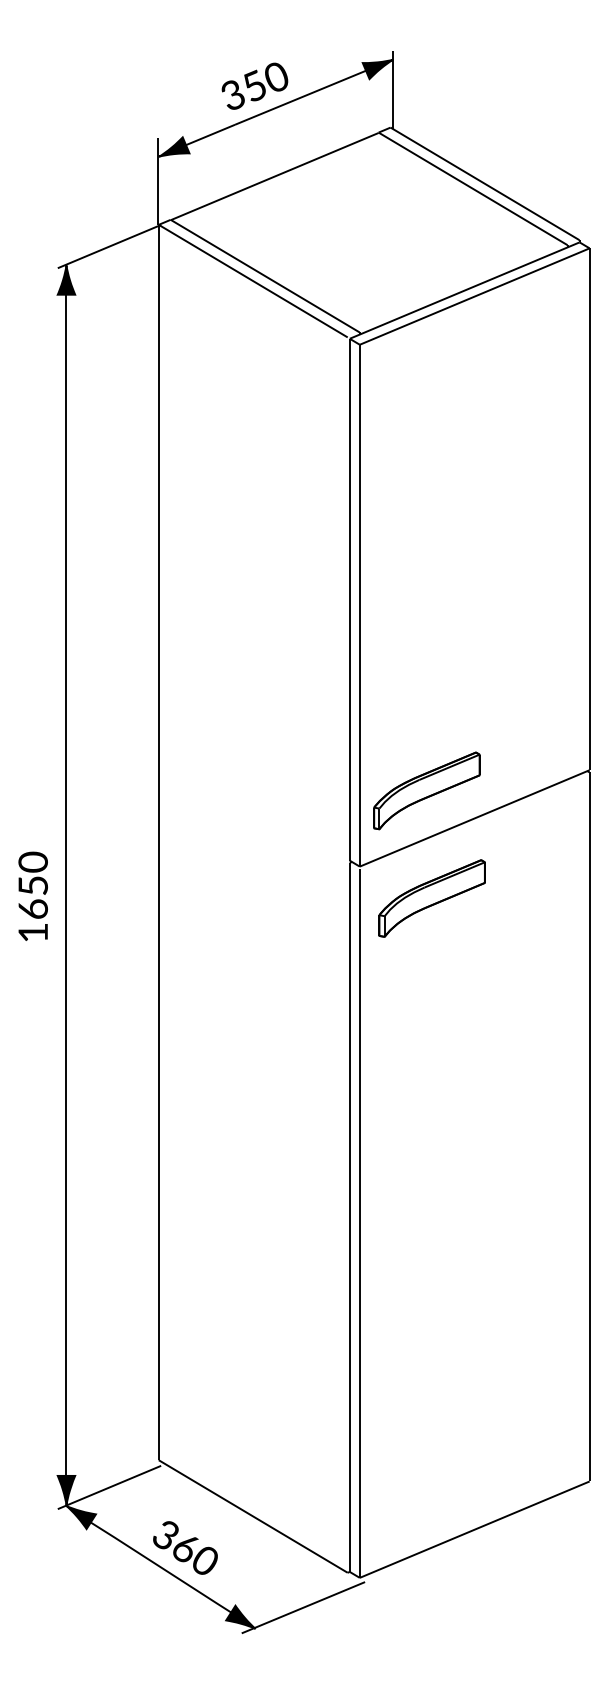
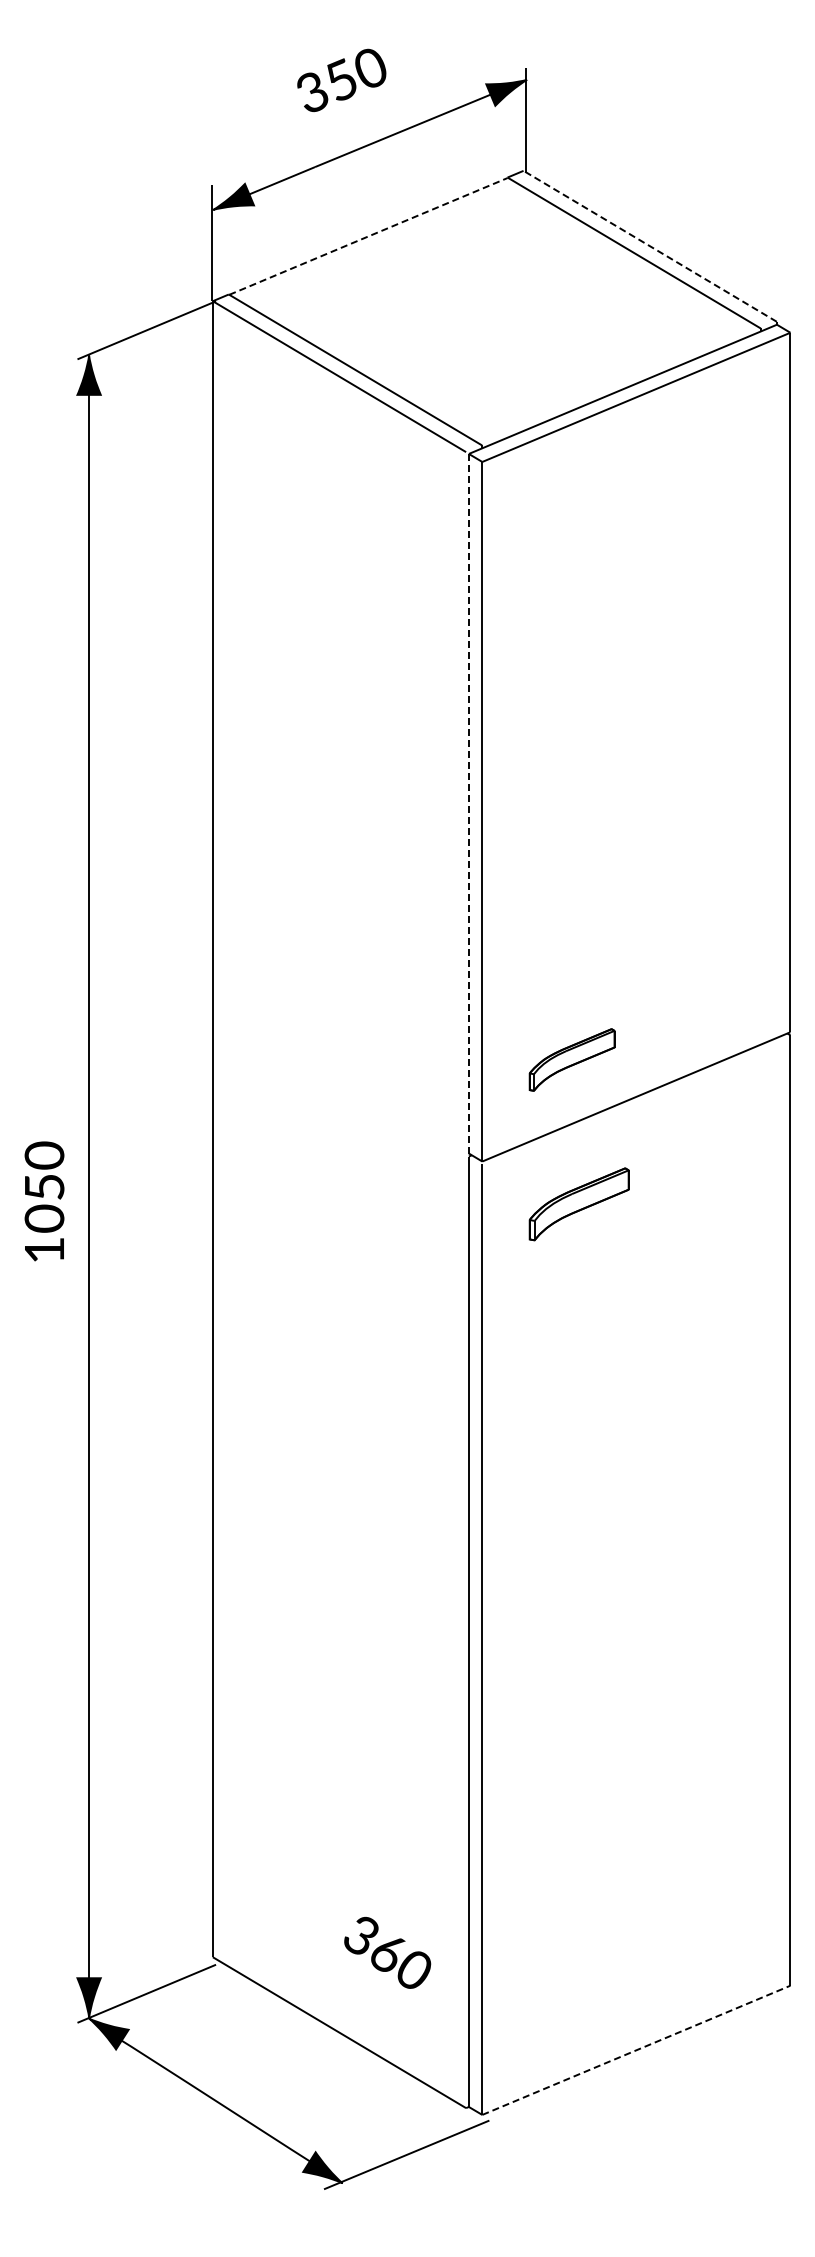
text: (254, 86) -> (341, 80), moved
line: (274, 176) -> (368, 236), solid -> dashed
line: (484, 184) -> (649, 246), solid -> dashed
line: (349, 599) -> (468, 803), solid -> dashed
part: (426, 790) -> (571, 1059), size x0.6
part: (431, 898) -> (578, 1204), size x0.7
text: (32, 909) -> (43, 1218), 1650 -> 1050
line: (474, 1529) -> (636, 2050), solid -> dashed
text: (185, 1547) -> (387, 1952), moved

